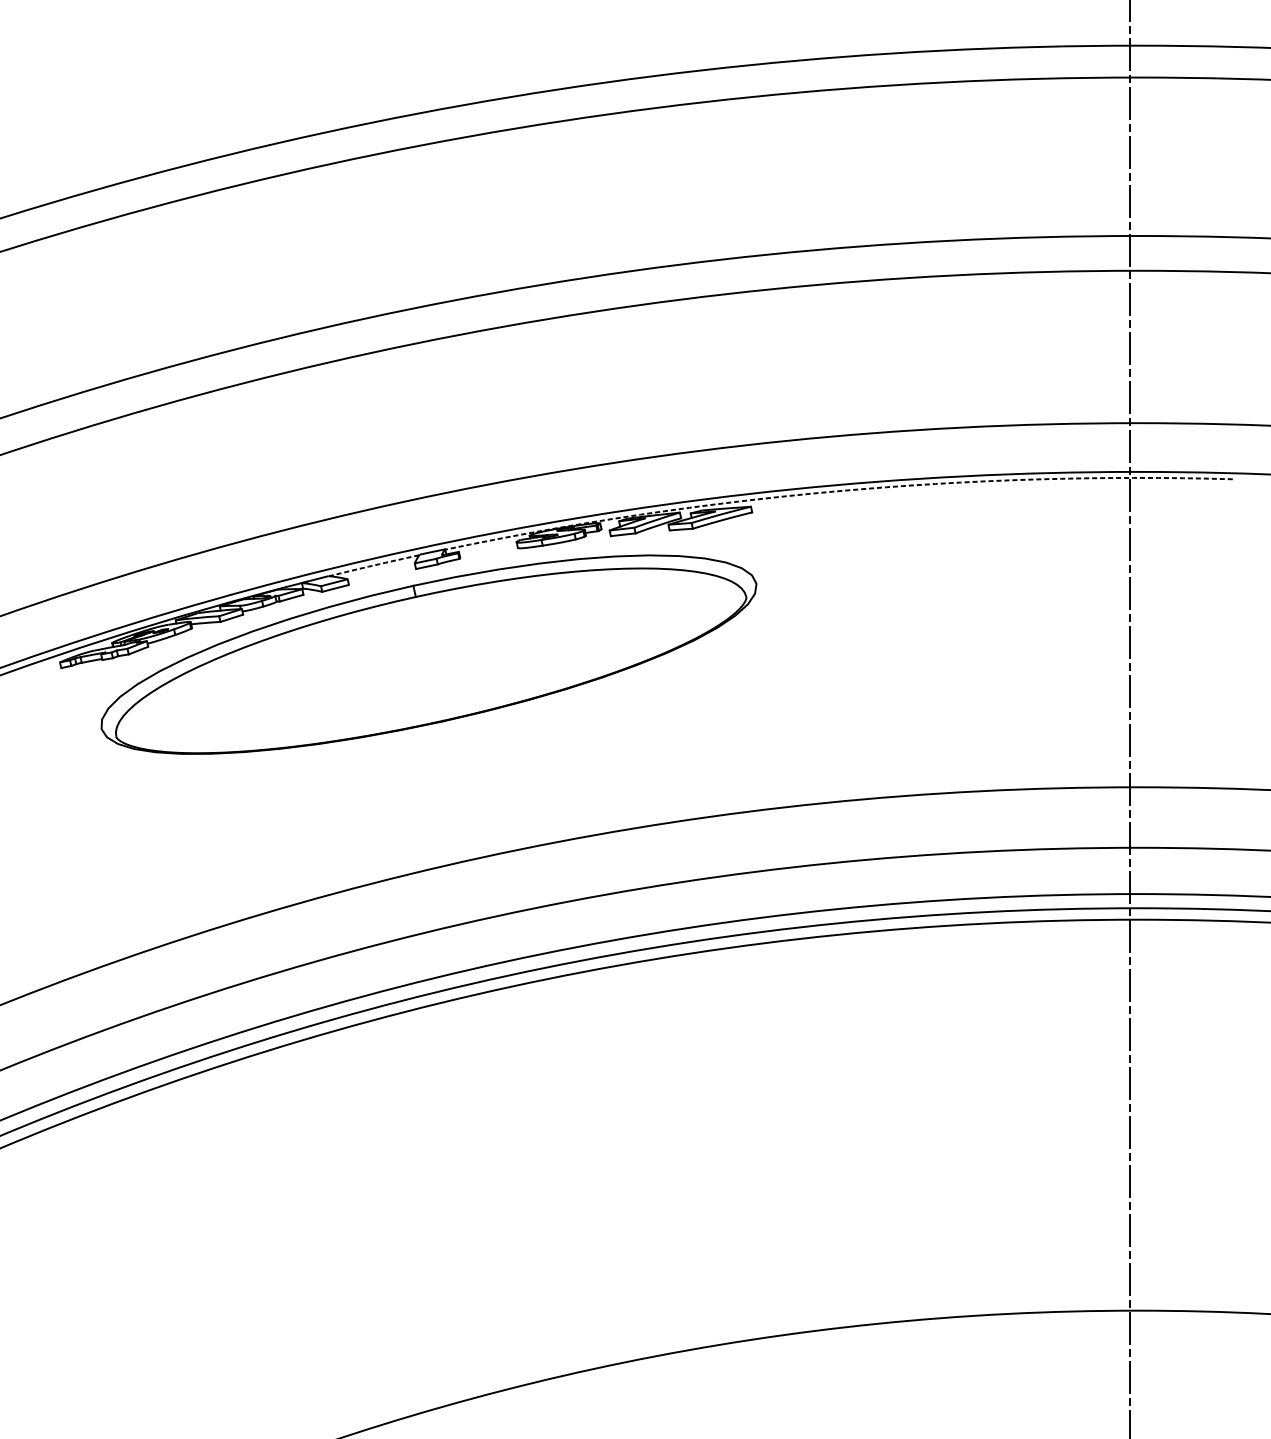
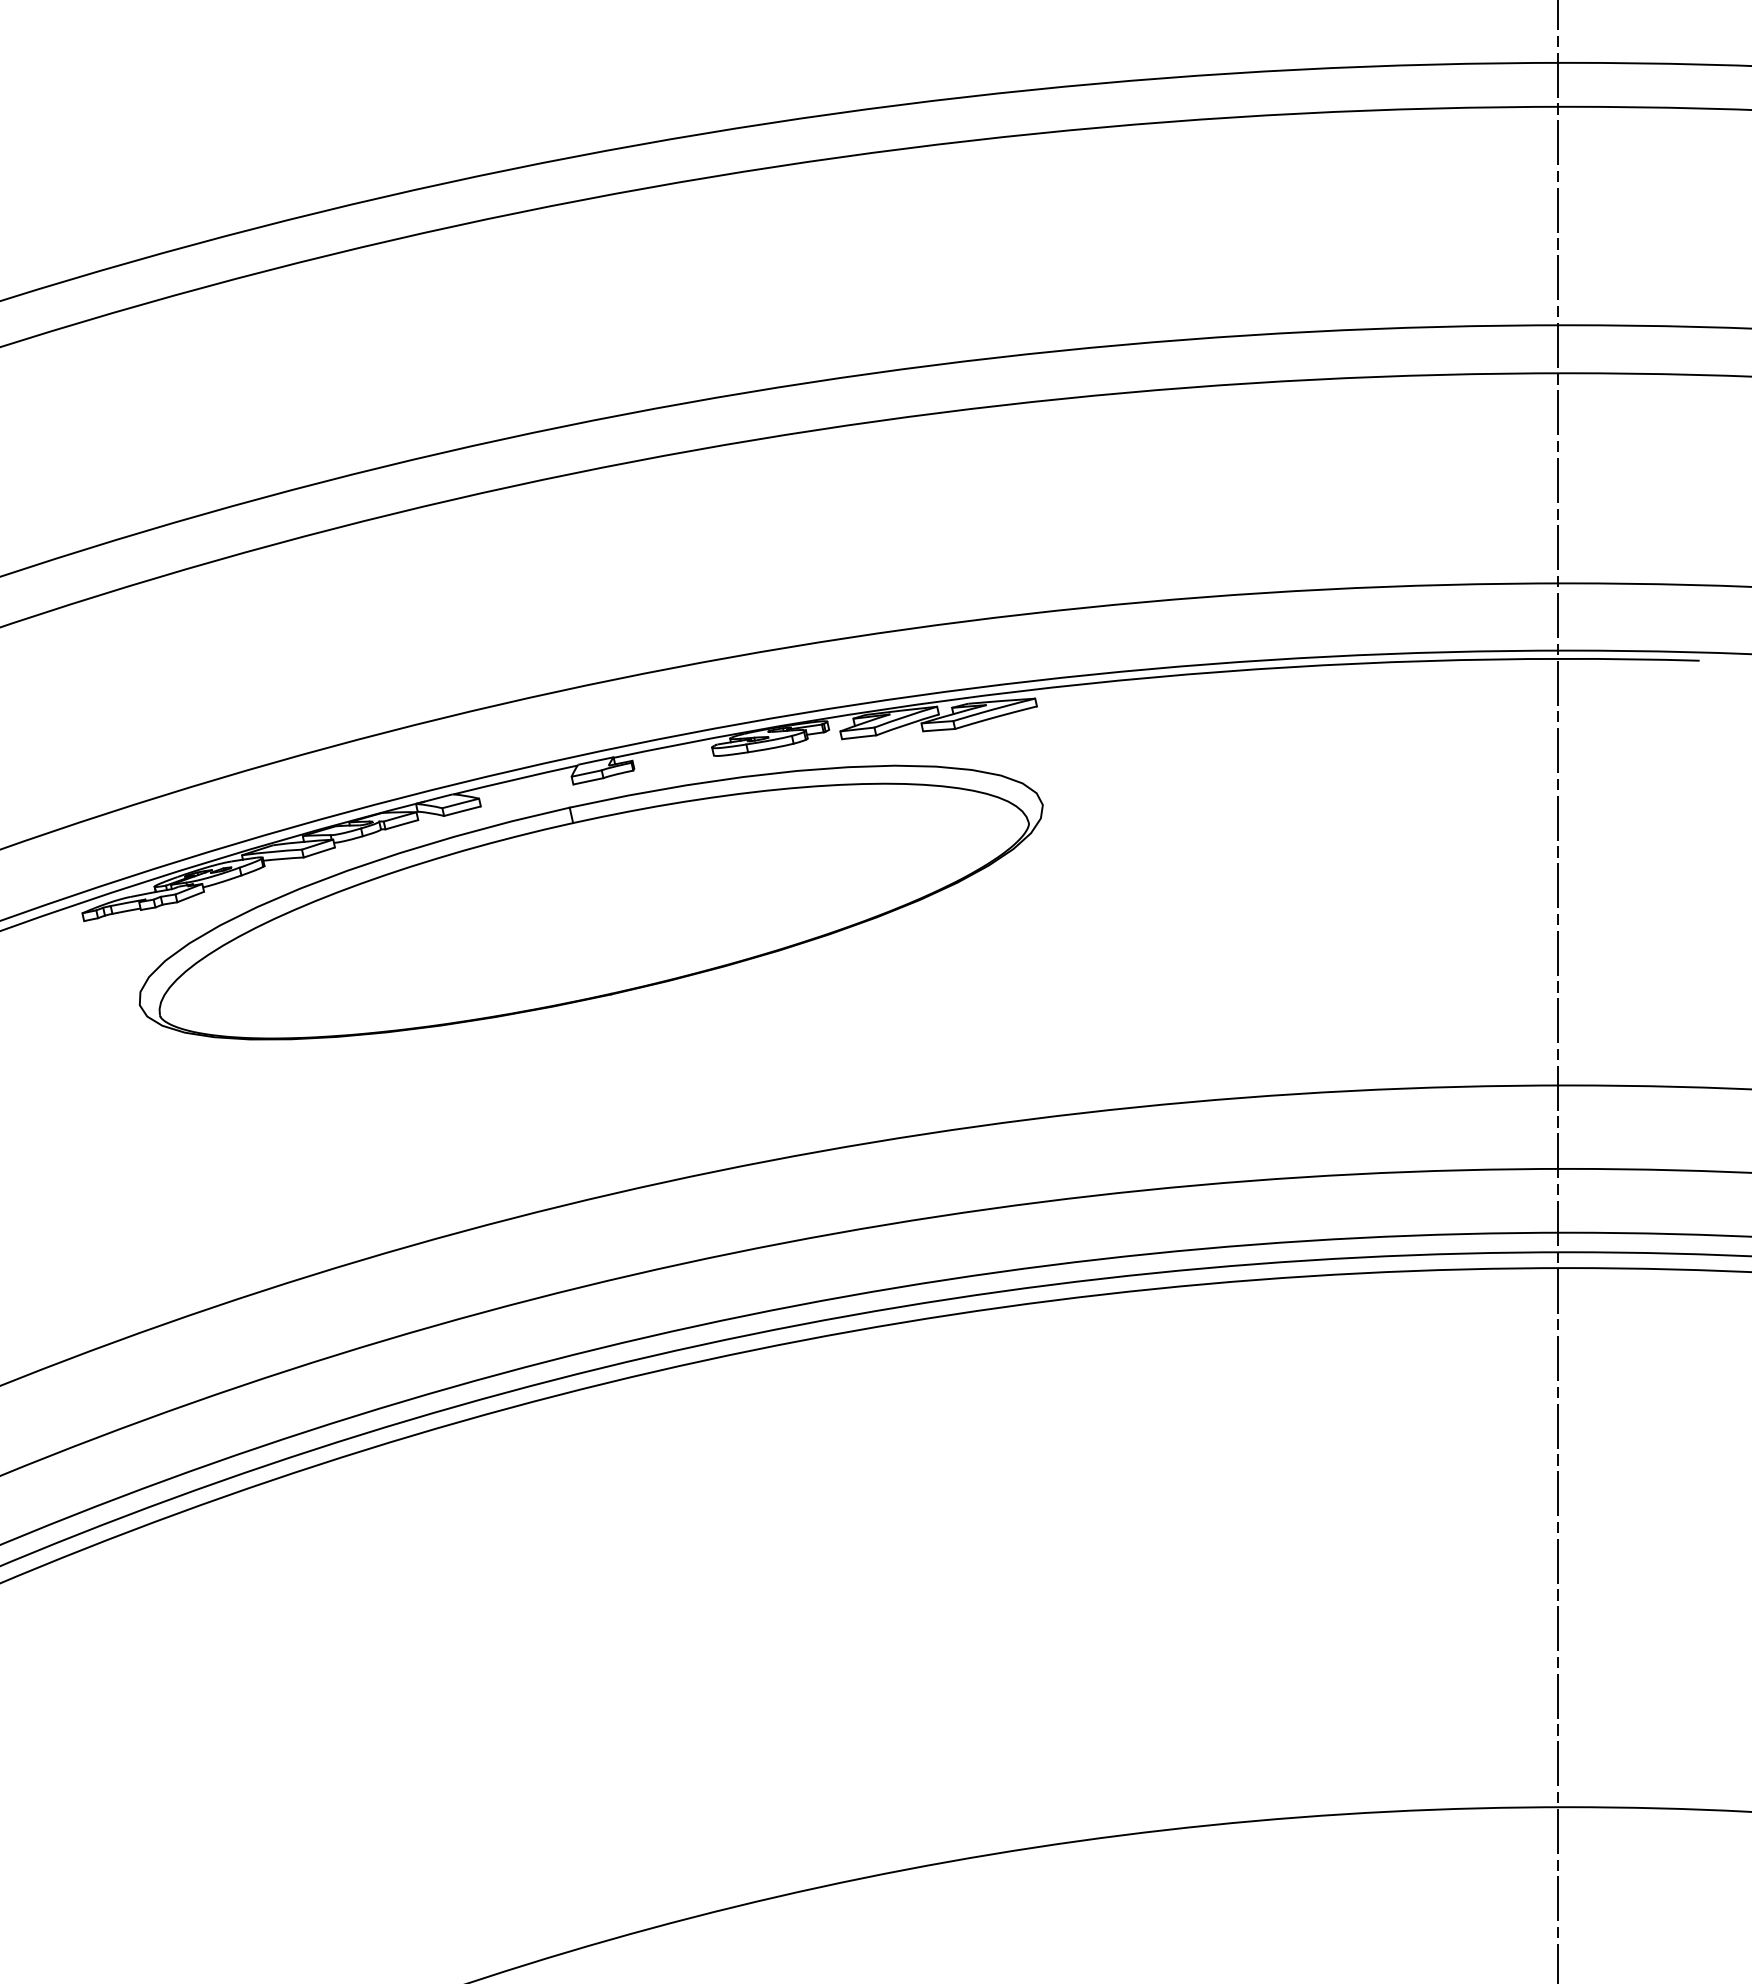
arc: (836, 491) -> (1153, 677), dashed -> solid
arc: (374, 565) -> (515, 779), dashed -> solid

